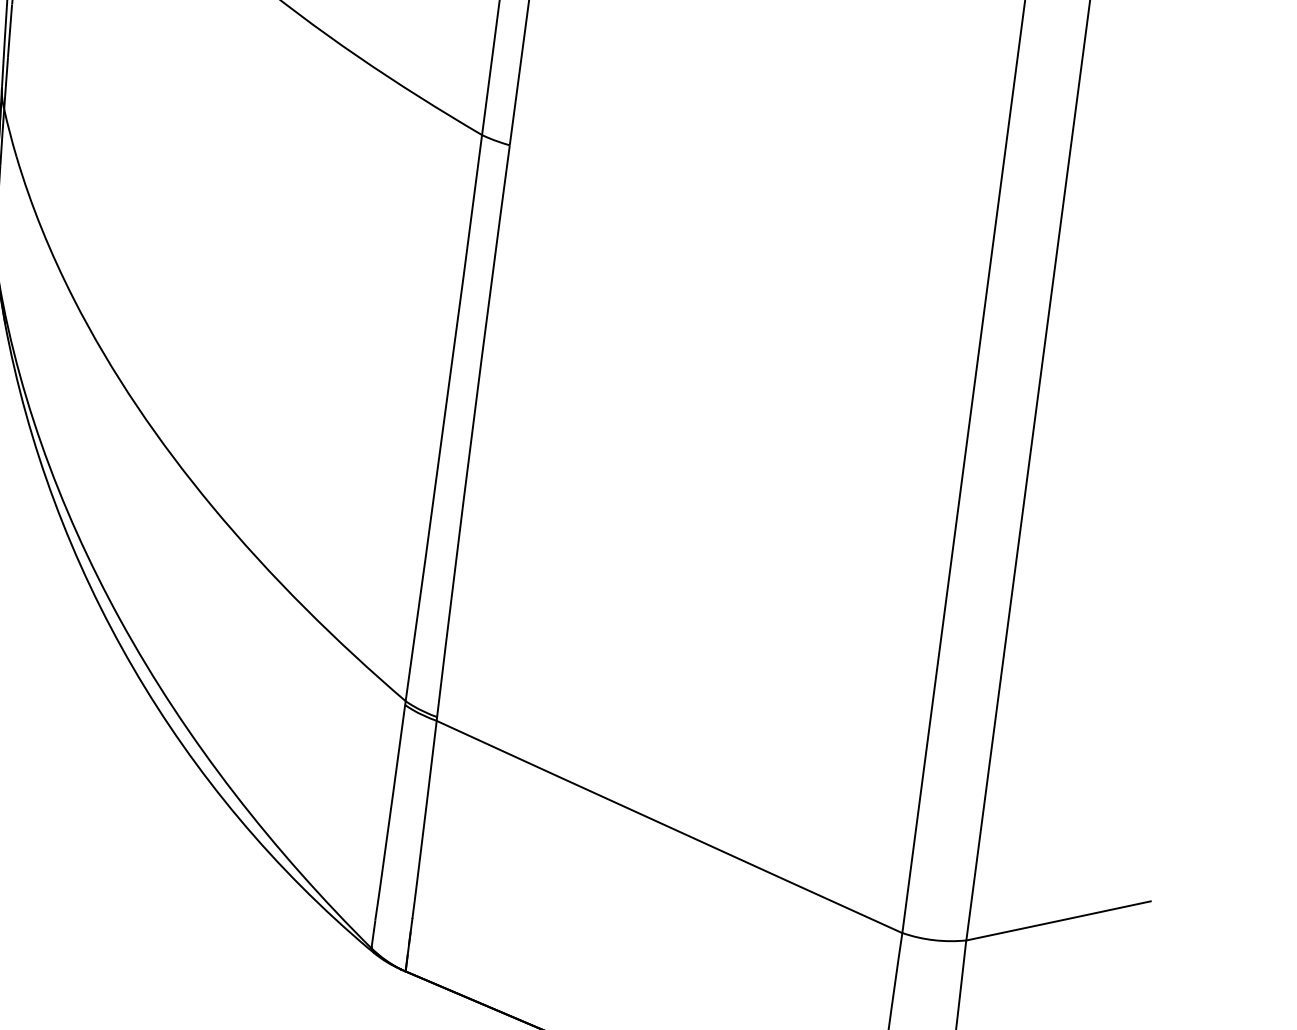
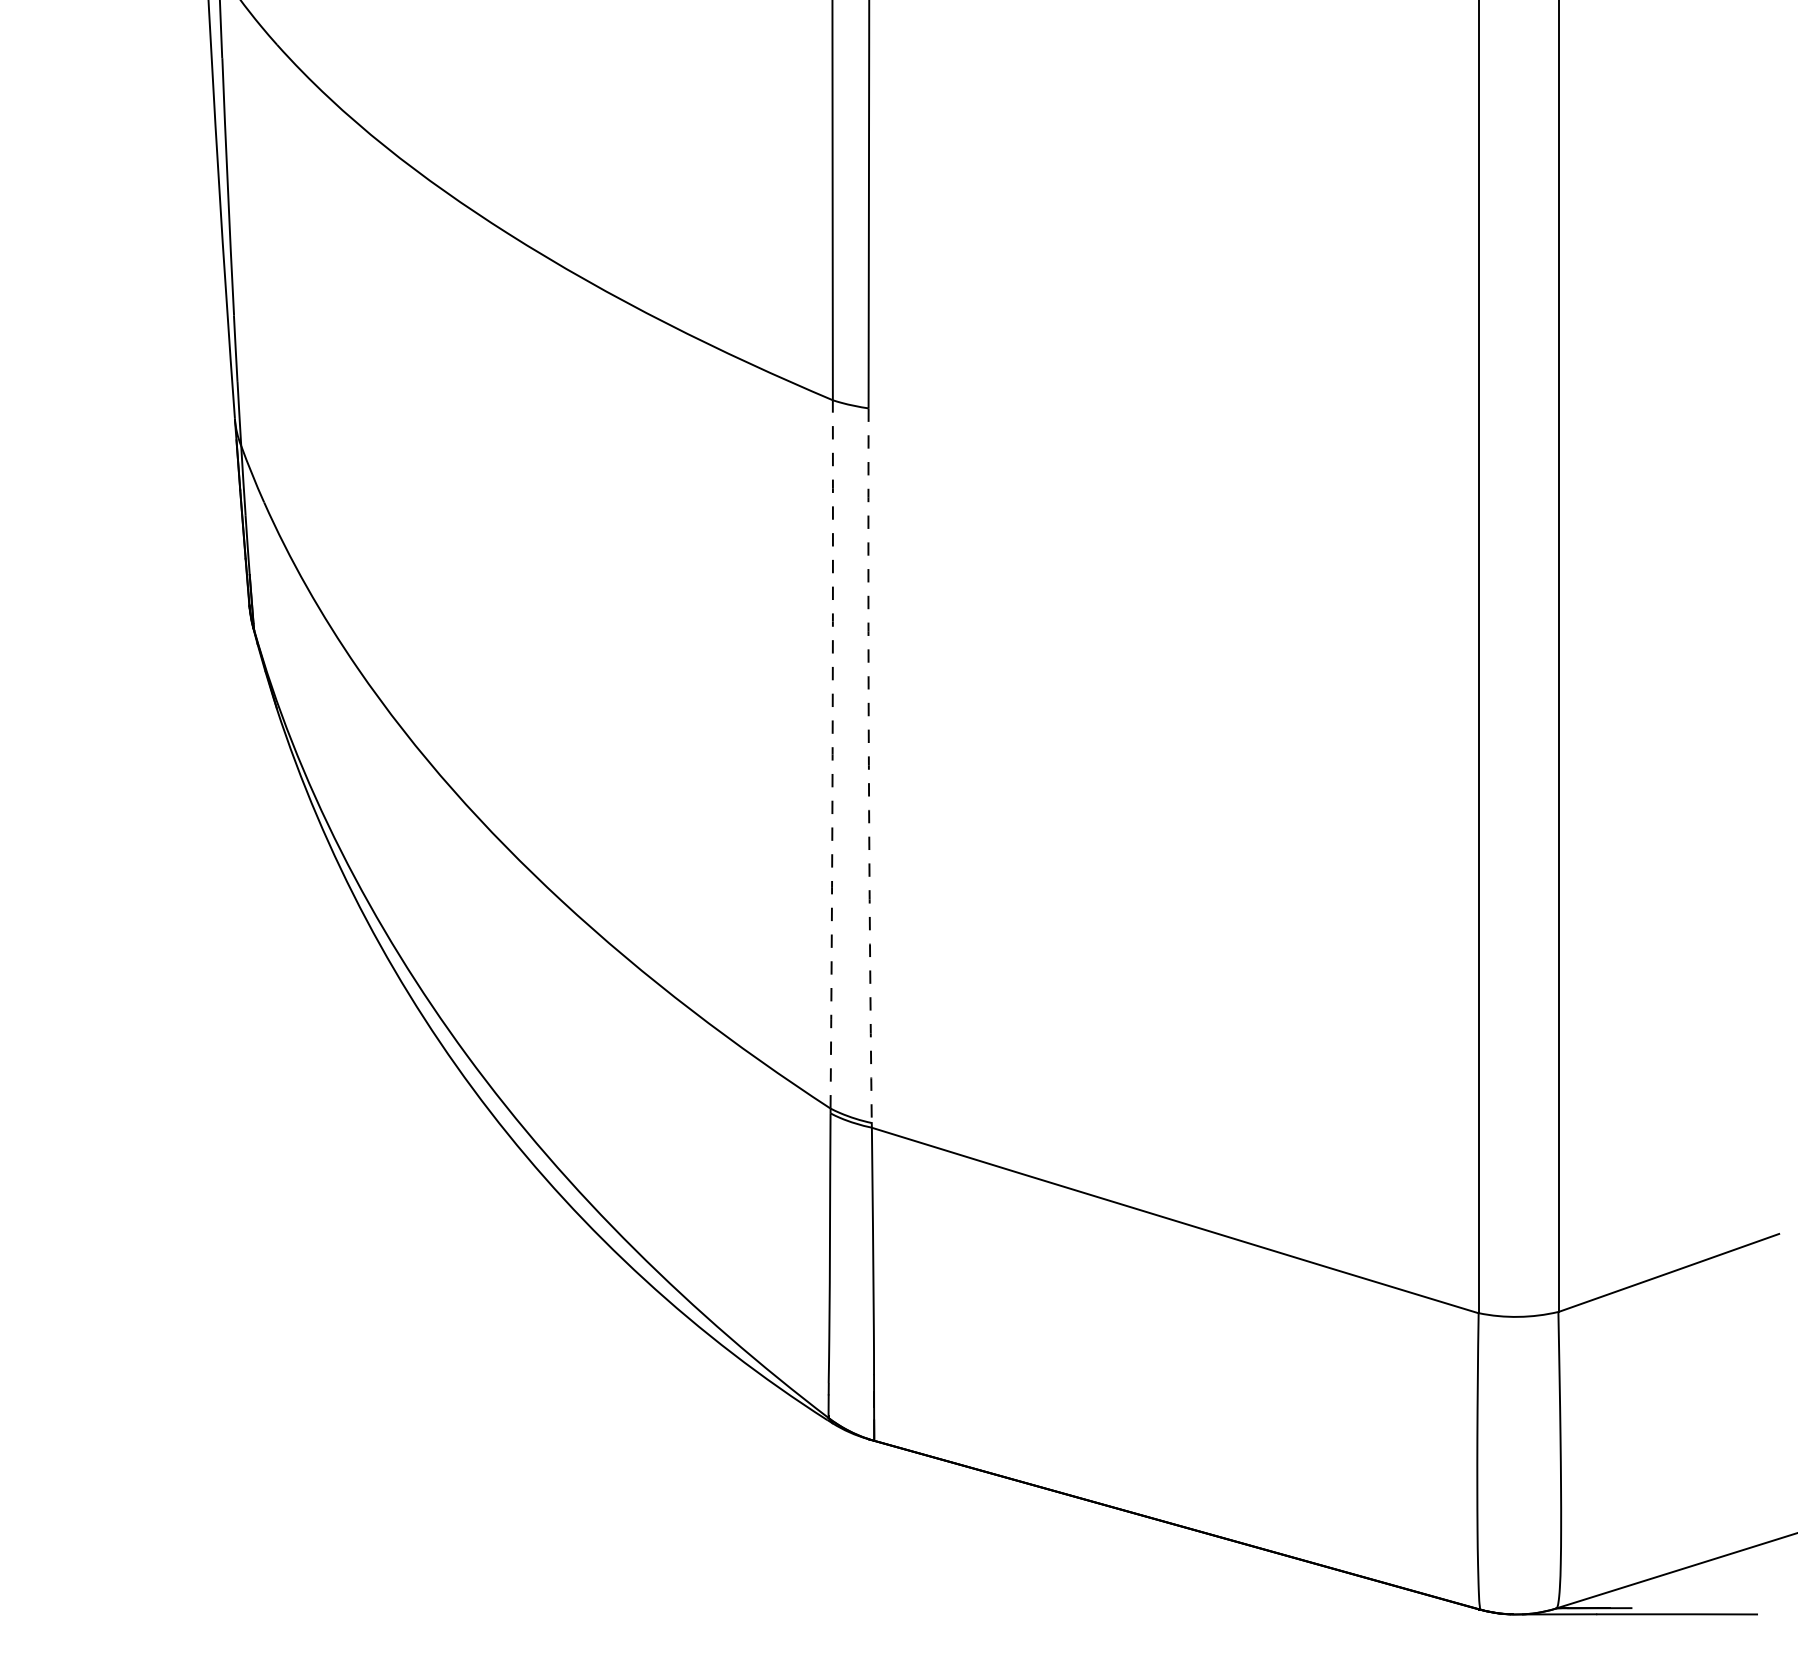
arc: (444, 418) -> (832, 754), solid -> dashed
arc: (472, 430) -> (868, 765), solid -> dashed

